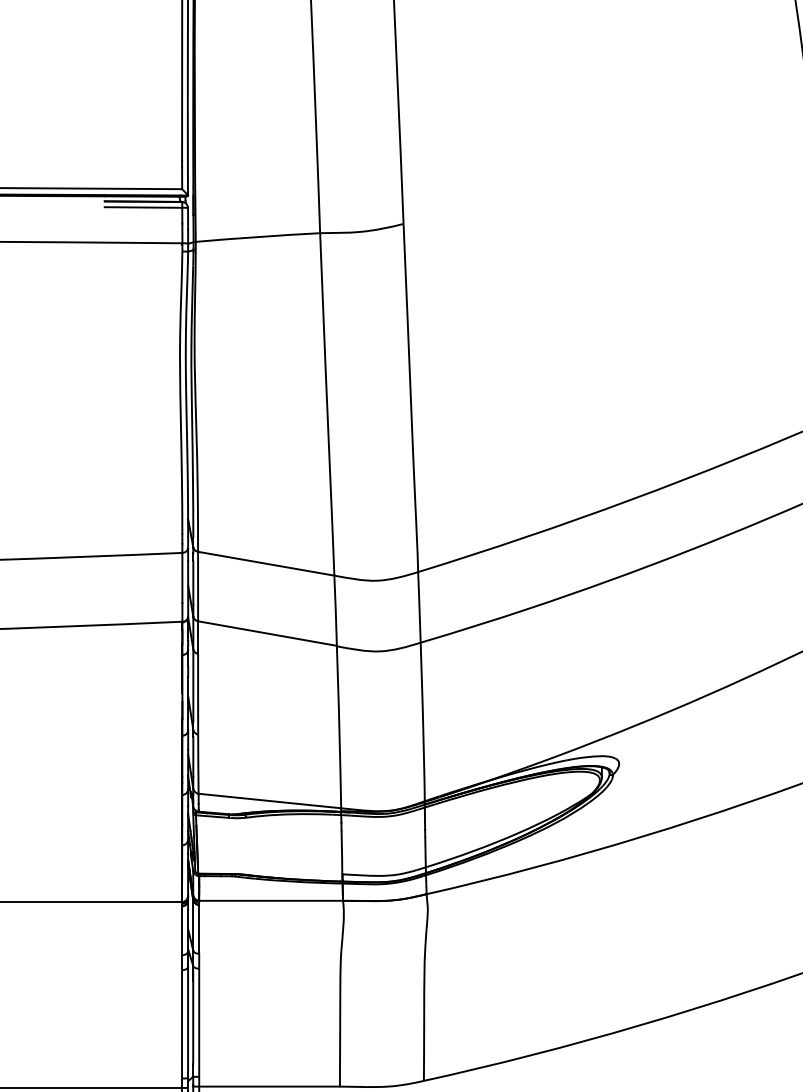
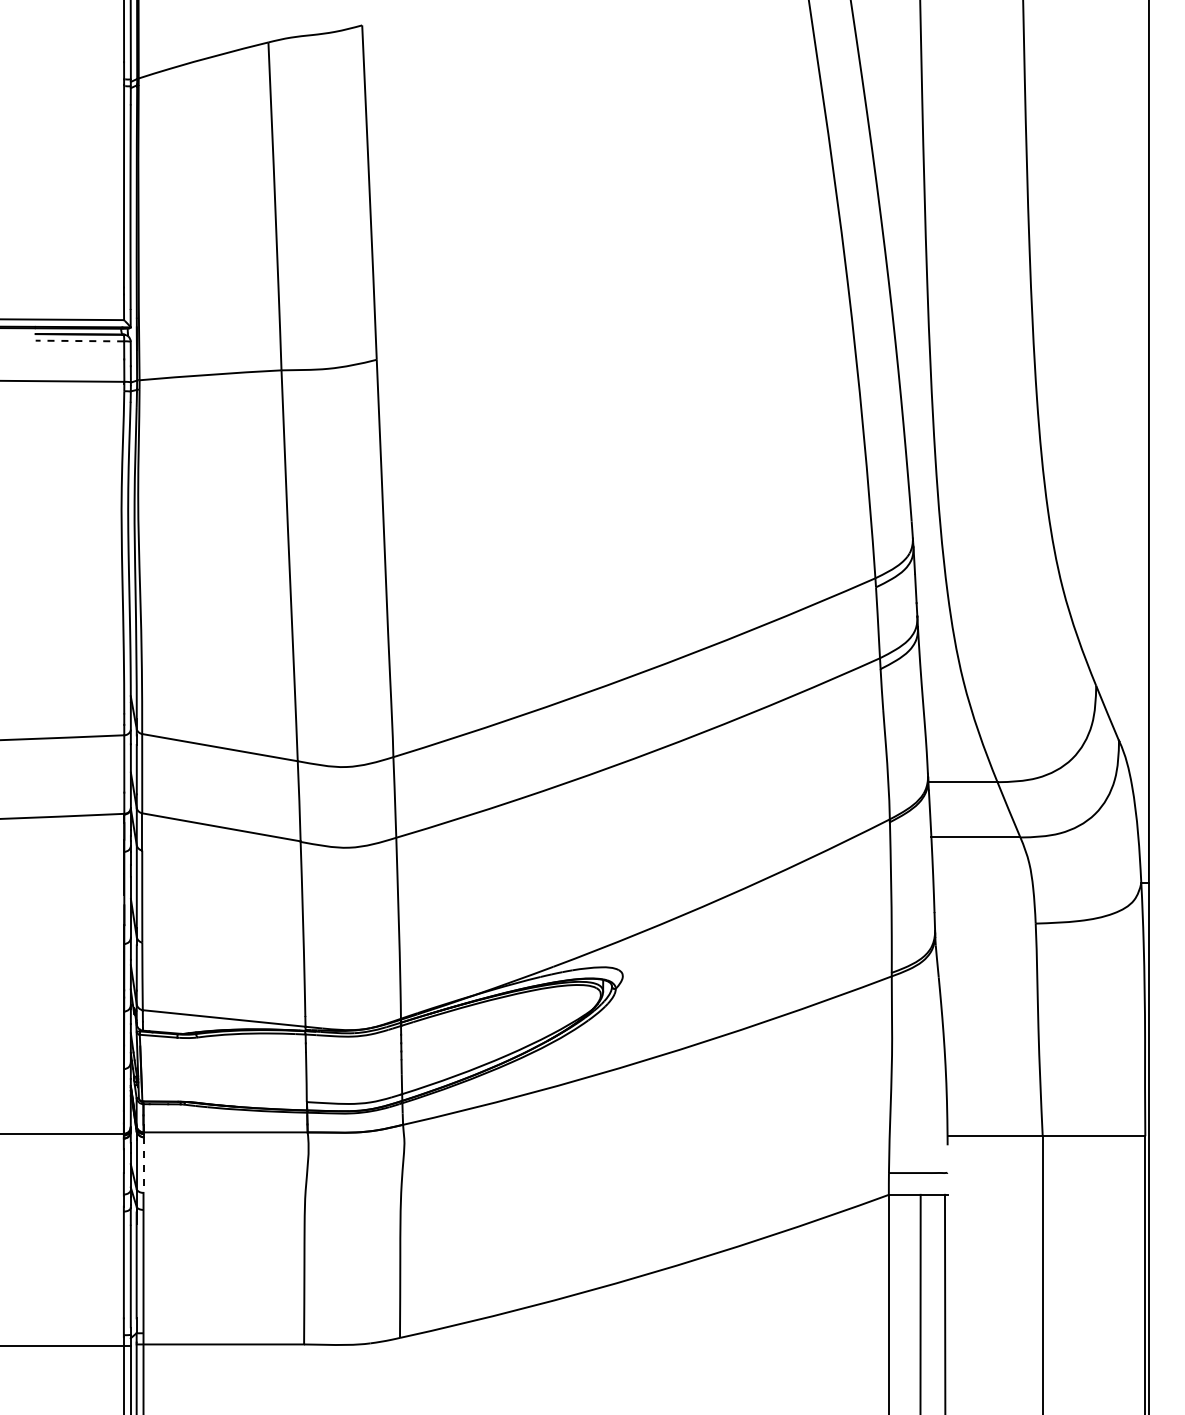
line: (143, 207) -> (79, 341), solid -> dashed
line: (199, 929) -> (143, 1165), solid -> dashed

